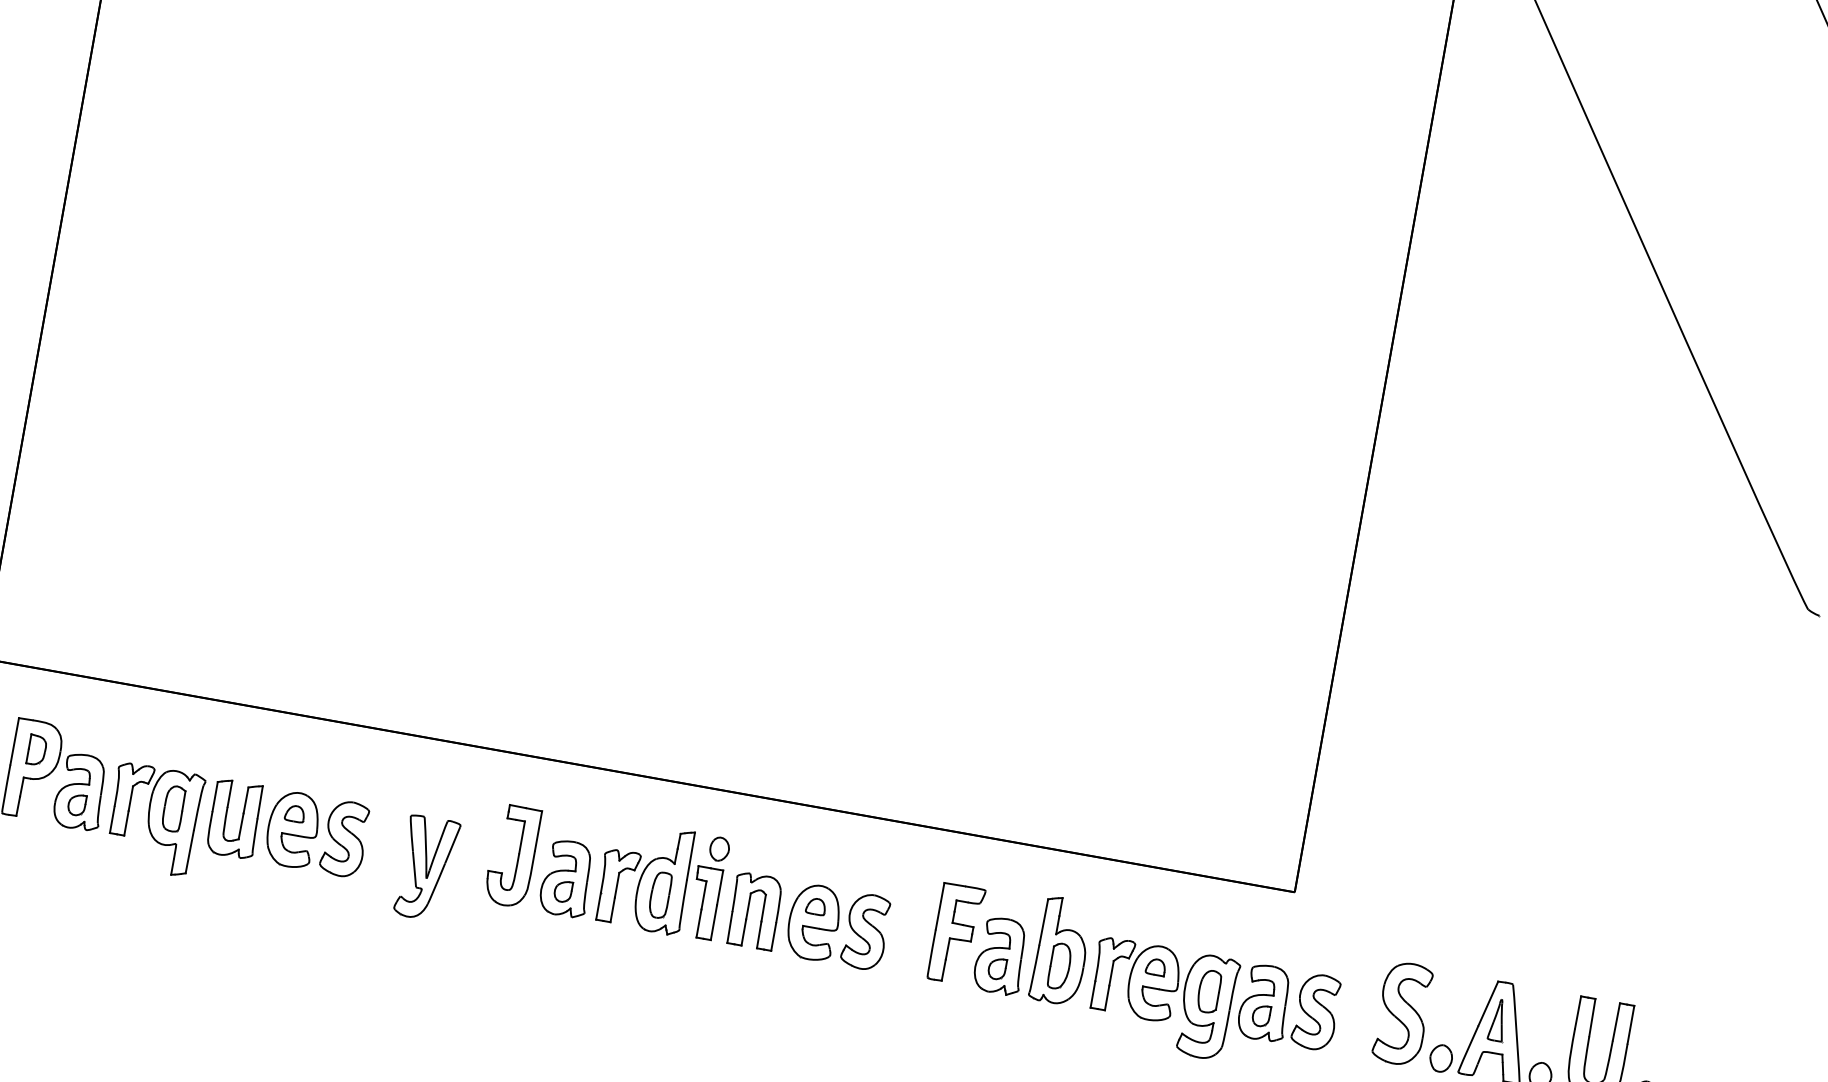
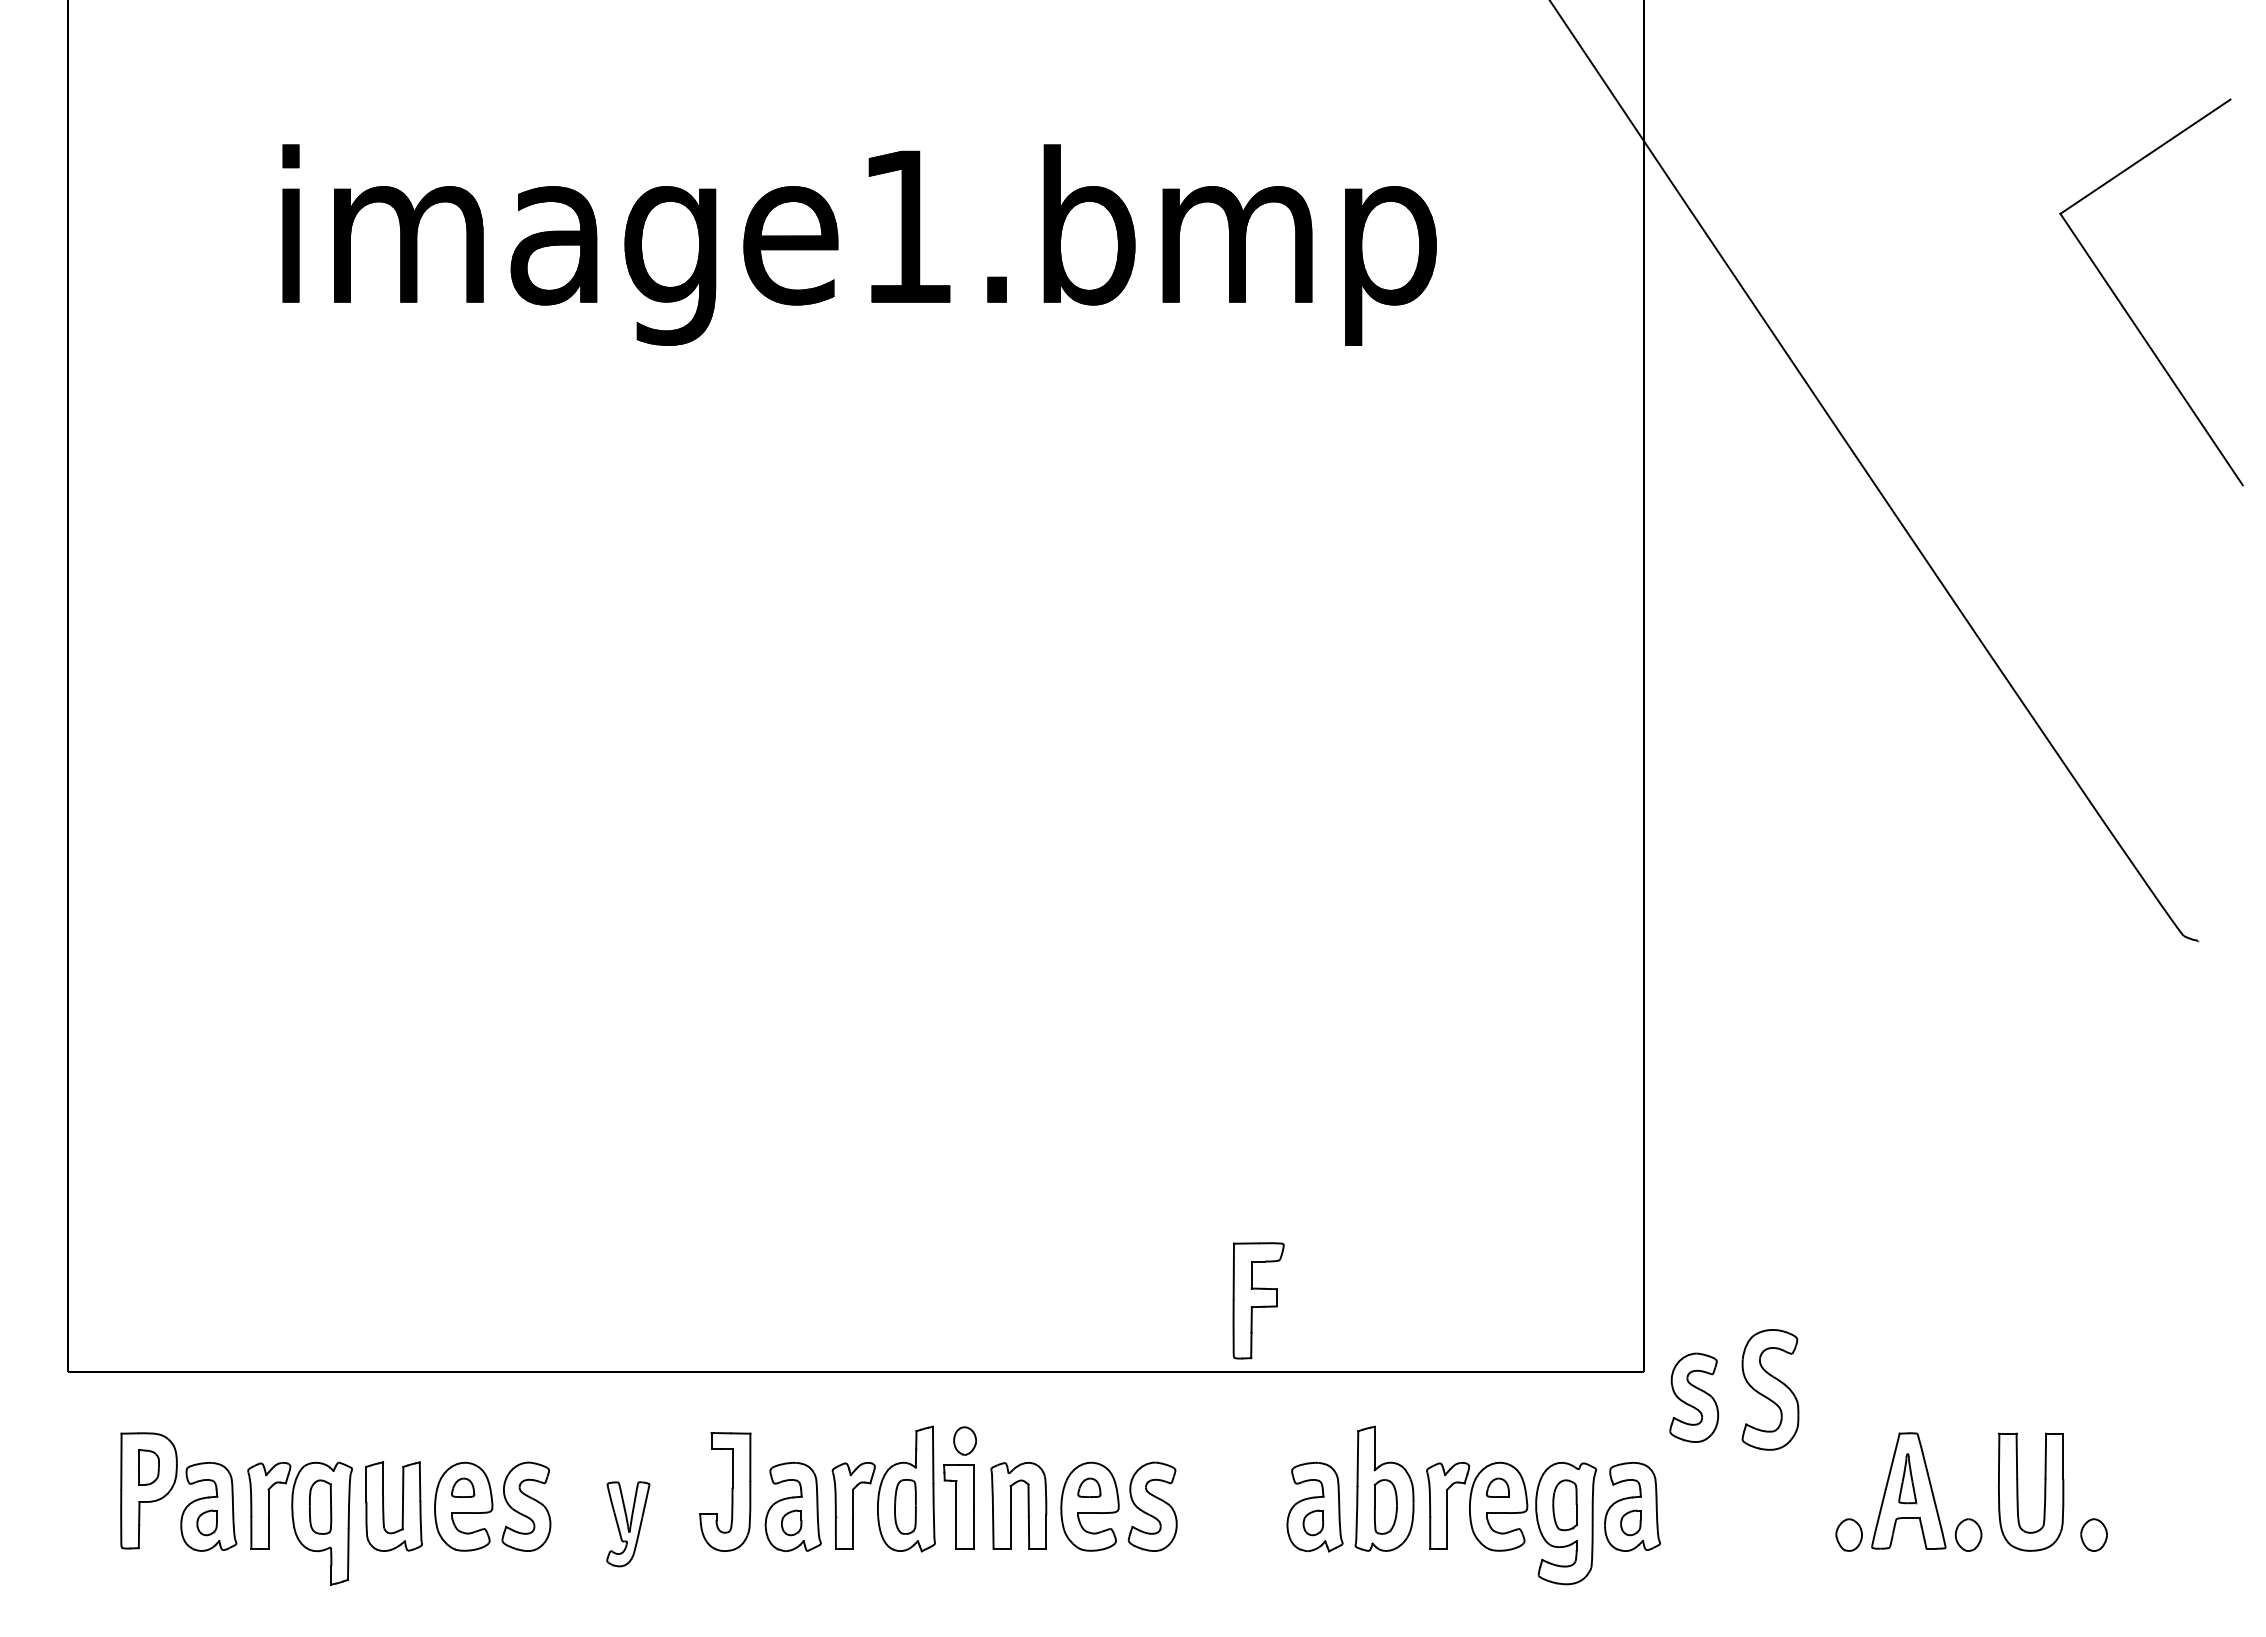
part: (427, 868) -> (628, 1524), size x0.7
part: (956, 933) -> (1258, 1300), moved
part: (1315, 1011) -> (1693, 1397), moved
part: (1403, 1013) -> (1770, 1389), moved

